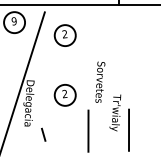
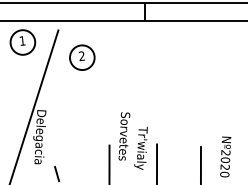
text: (14, 20) -> (22, 40), 9 -> 1
text: (100, 82) -> (124, 136), moved
part: (65, 95) -> (82, 127), removed

